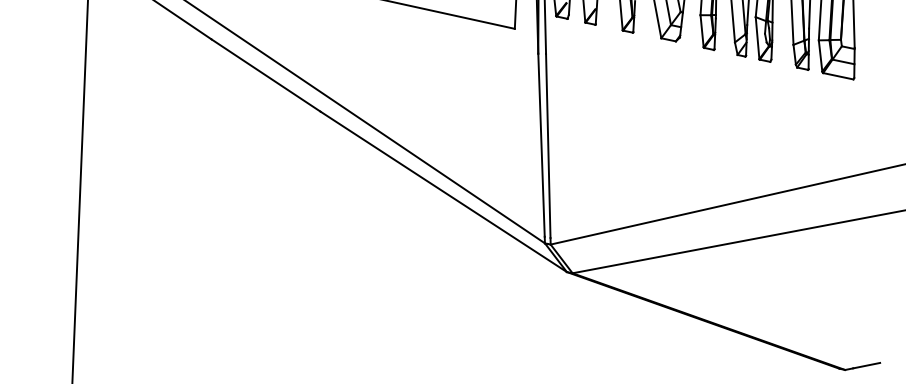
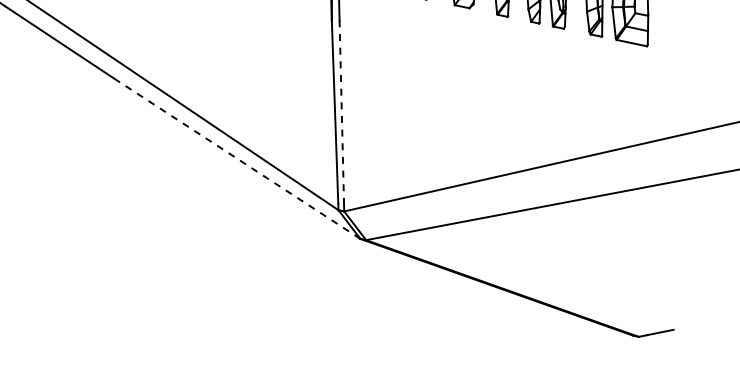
line: (548, 145) -> (342, 112), solid -> dashed
line: (443, 191) -> (237, 158), solid -> dashed

